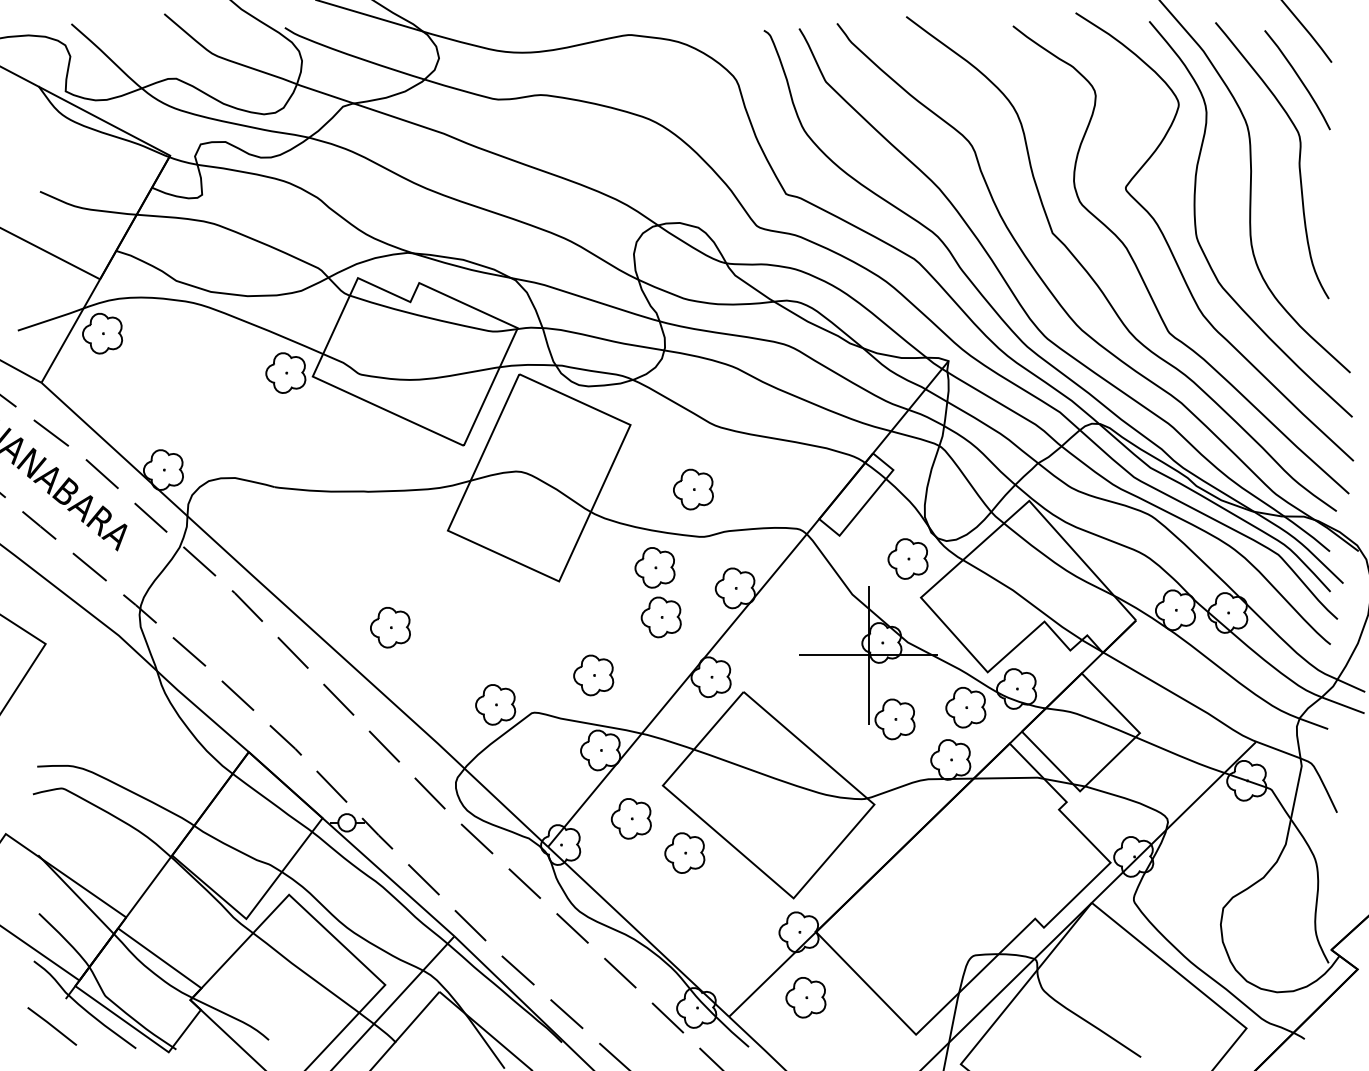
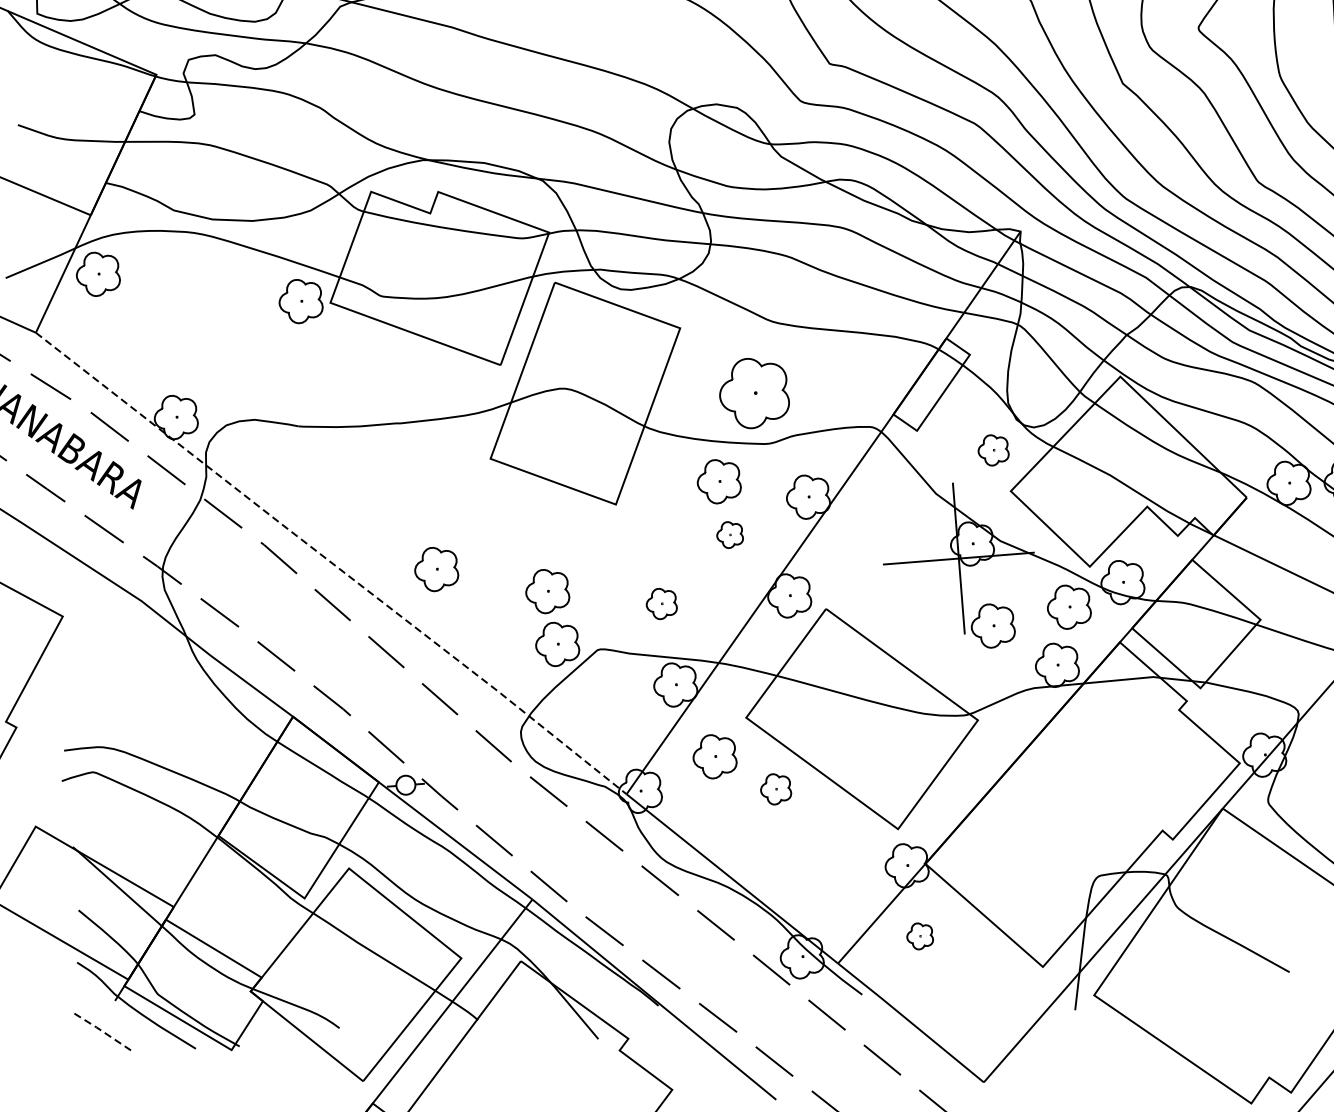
part: (693, 489) -> (754, 393), size x1.6
part: (907, 558) -> (992, 449), size x0.7
line: (296, 615) -> (333, 564), solid -> dashed
part: (660, 617) -> (729, 535), size x0.6
part: (489, 655) -> (546, 591), added
part: (593, 675) -> (661, 603), size x0.7
part: (684, 852) -> (775, 788), size x0.7
part: (805, 997) -> (919, 935), size x0.6
line: (51, 1025) -> (101, 1030), solid -> dashed

